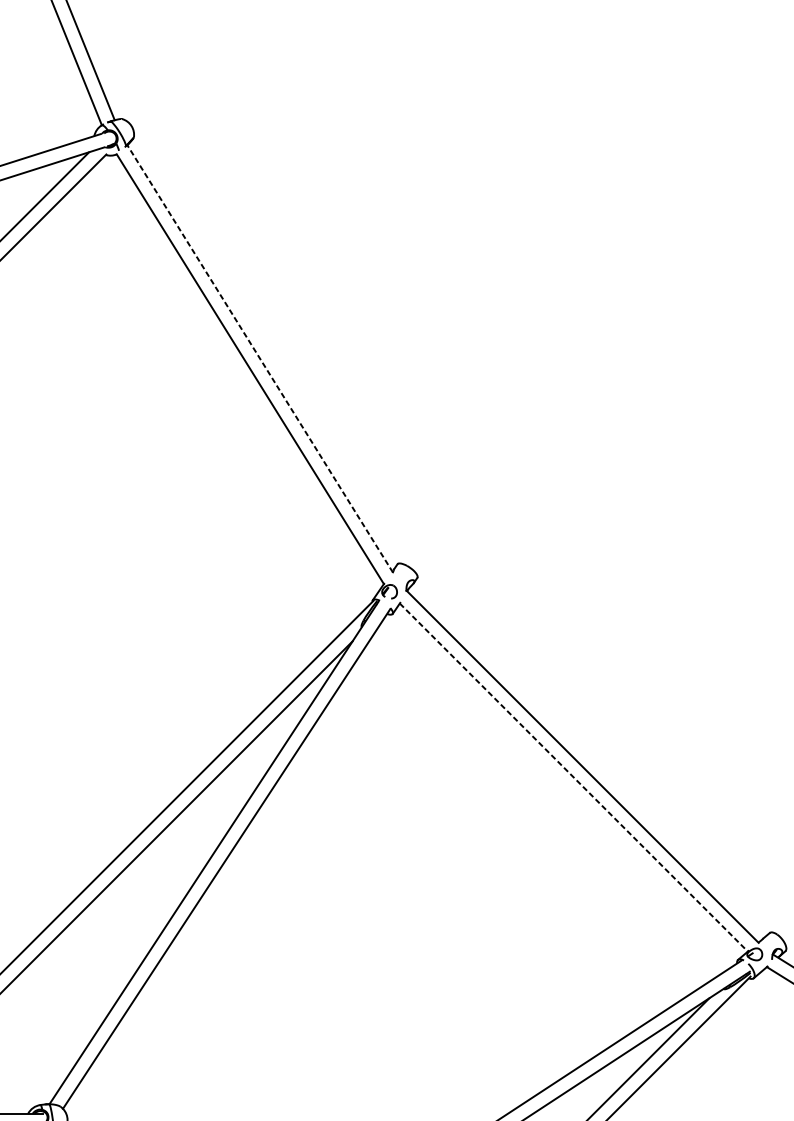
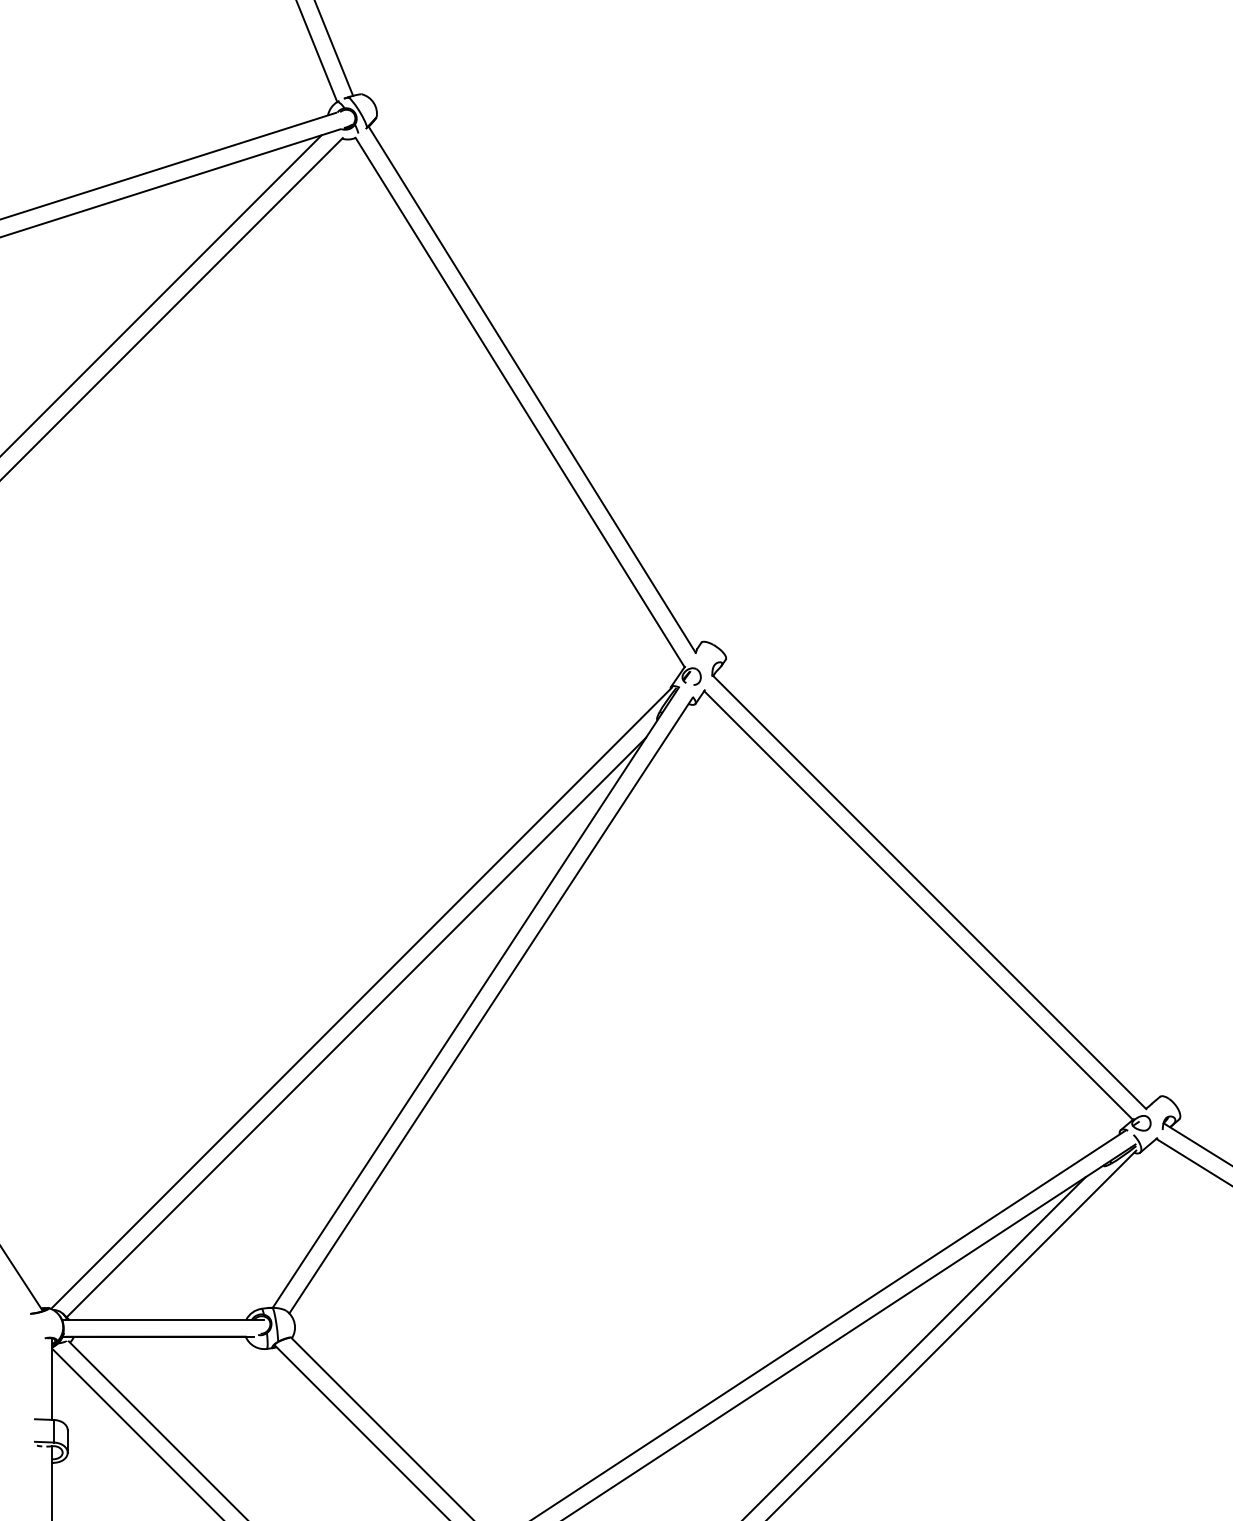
line: (260, 358) -> (532, 389), dashed -> solid
line: (573, 777) -> (918, 905), dashed -> solid

